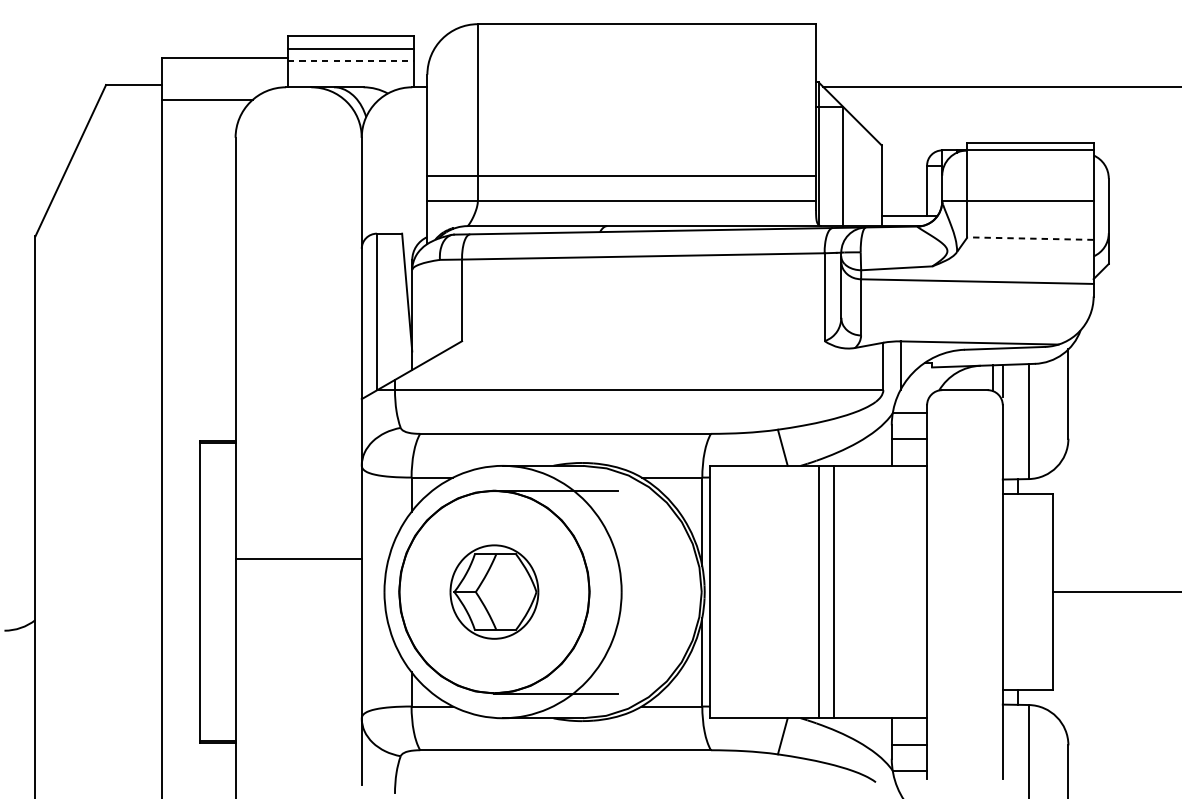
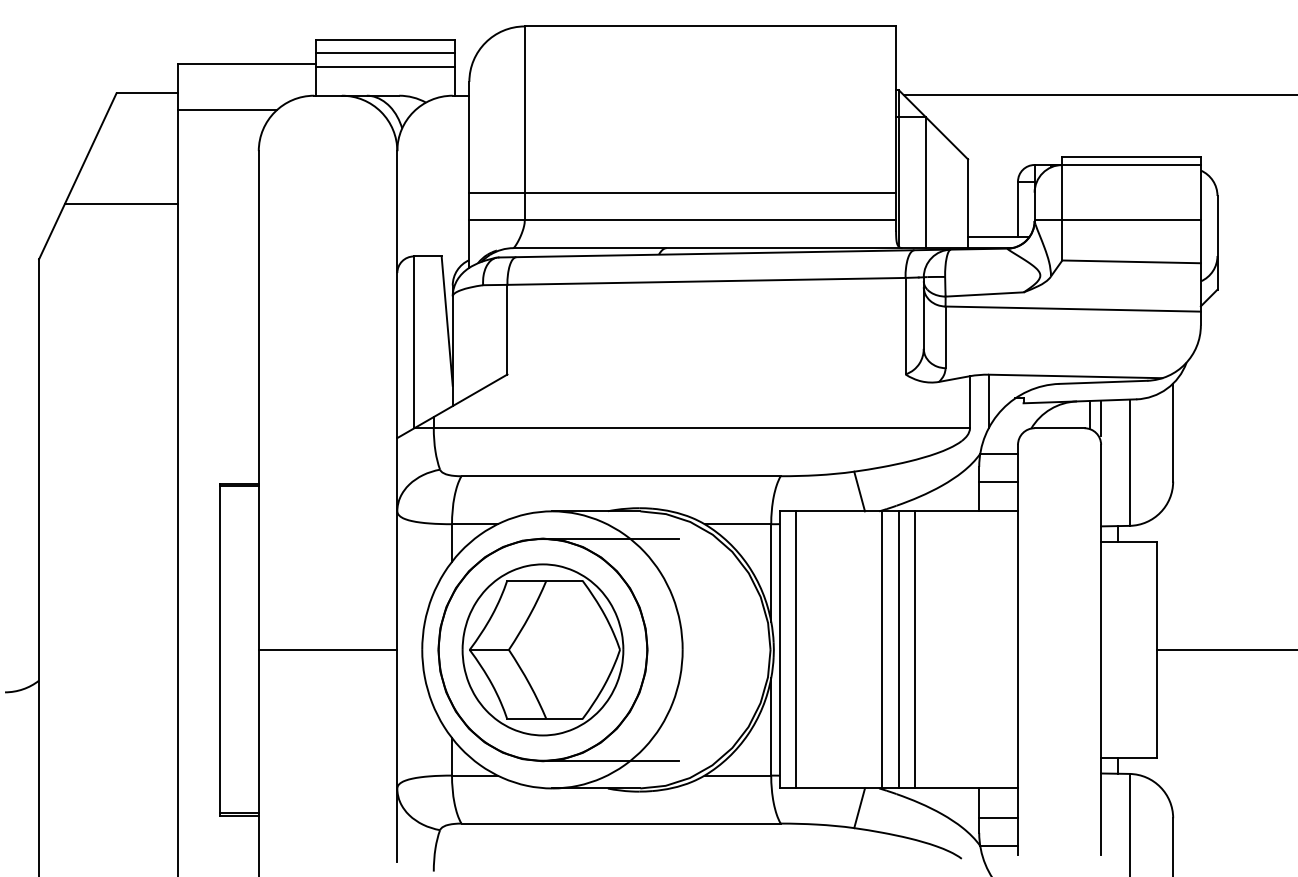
line: (351, 60) -> (385, 66), dashed -> solid
line: (109, 186) -> (120, 204), added
line: (1030, 238) -> (1131, 261), dashed -> solid
line: (298, 558) -> (327, 649), moved
part: (493, 591) -> (542, 649), size x1.67
line: (725, 591) -> (796, 649), added
line: (803, 591) -> (882, 649), added

